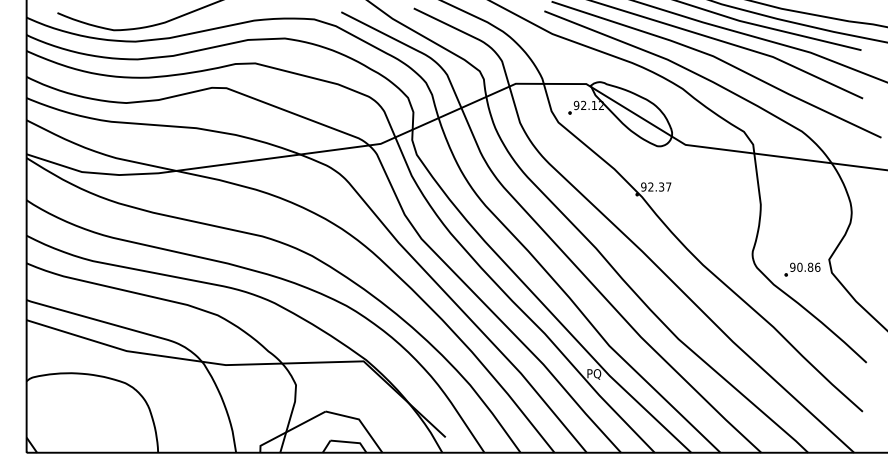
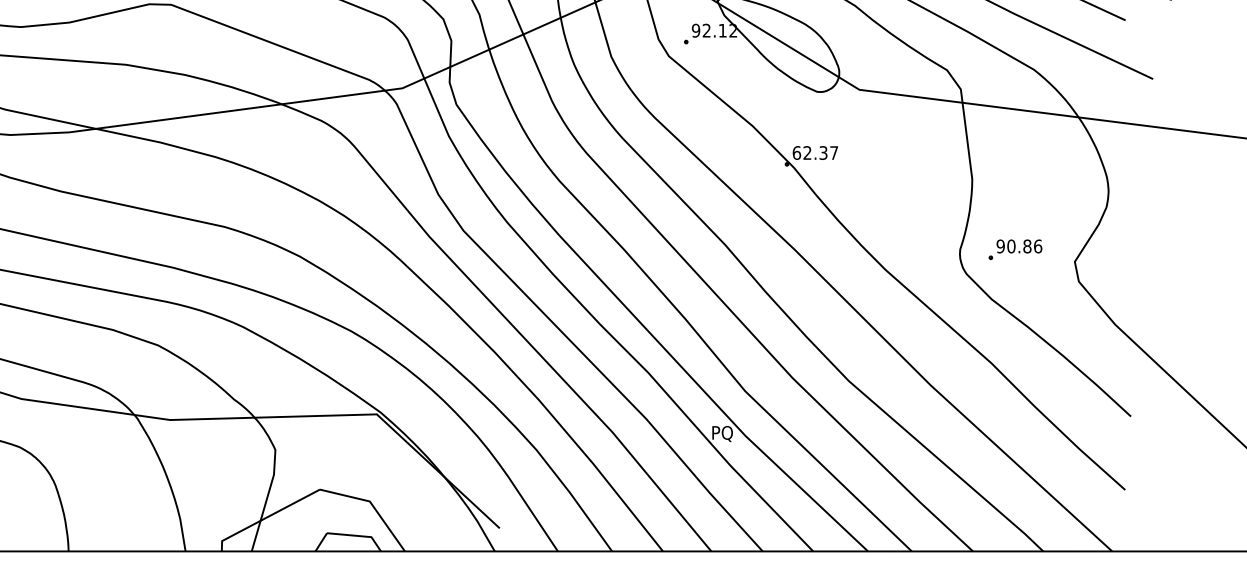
text: (643, 186) -> (796, 152), 92.37 -> 62.37
part: (802, 269) -> (1015, 249), moved

